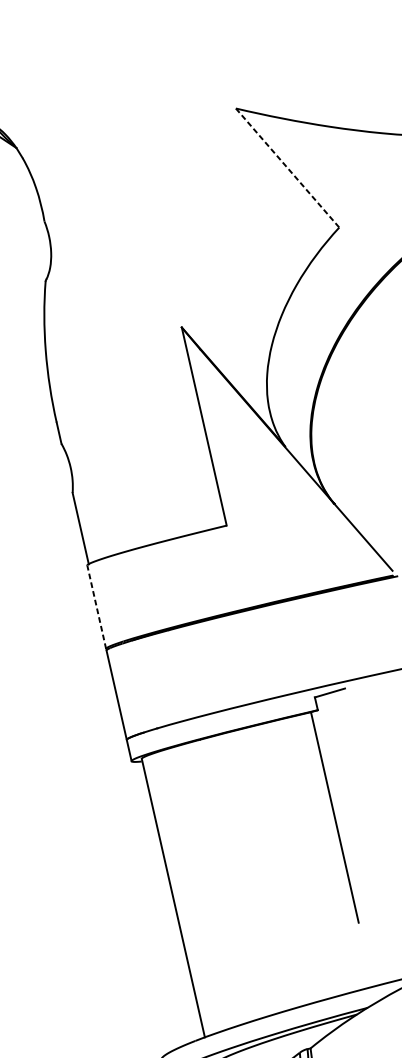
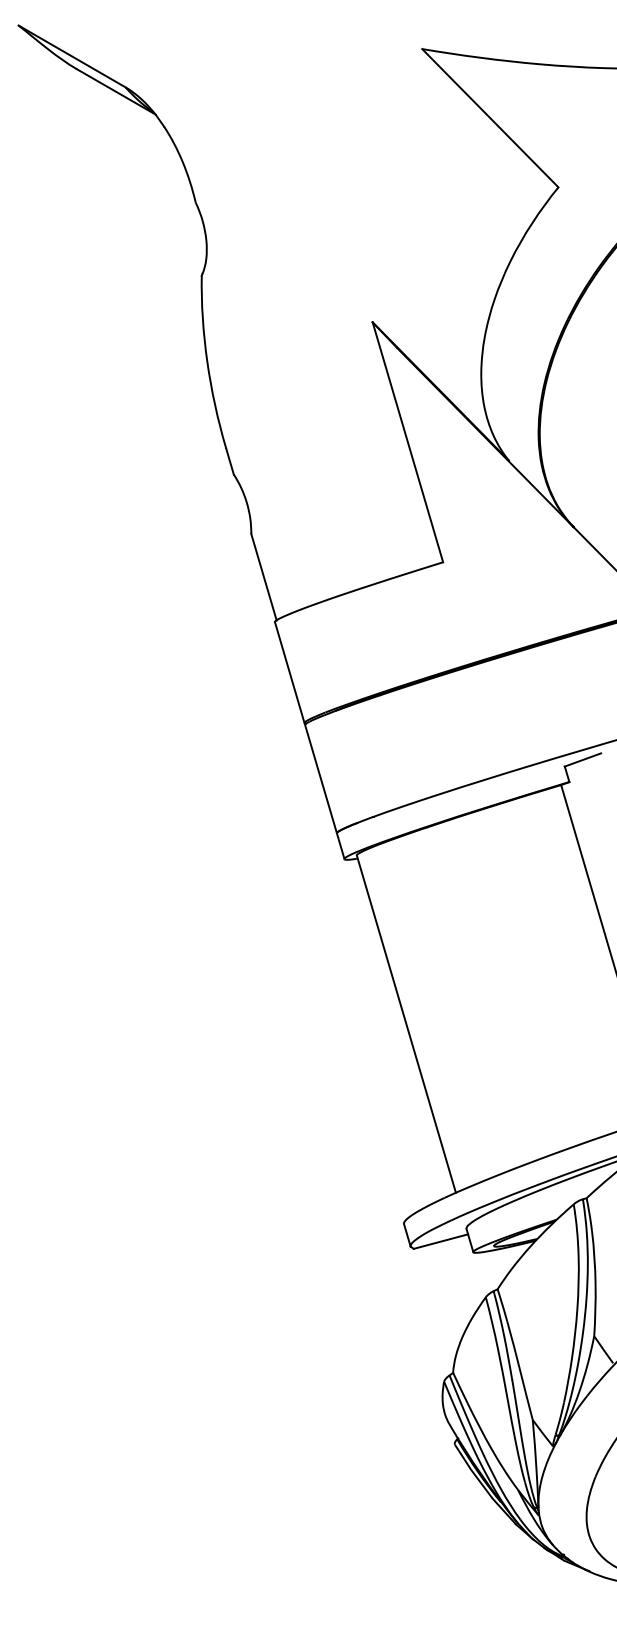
line: (287, 168) -> (490, 118), dashed -> solid
line: (96, 607) -> (289, 672), dashed -> solid

